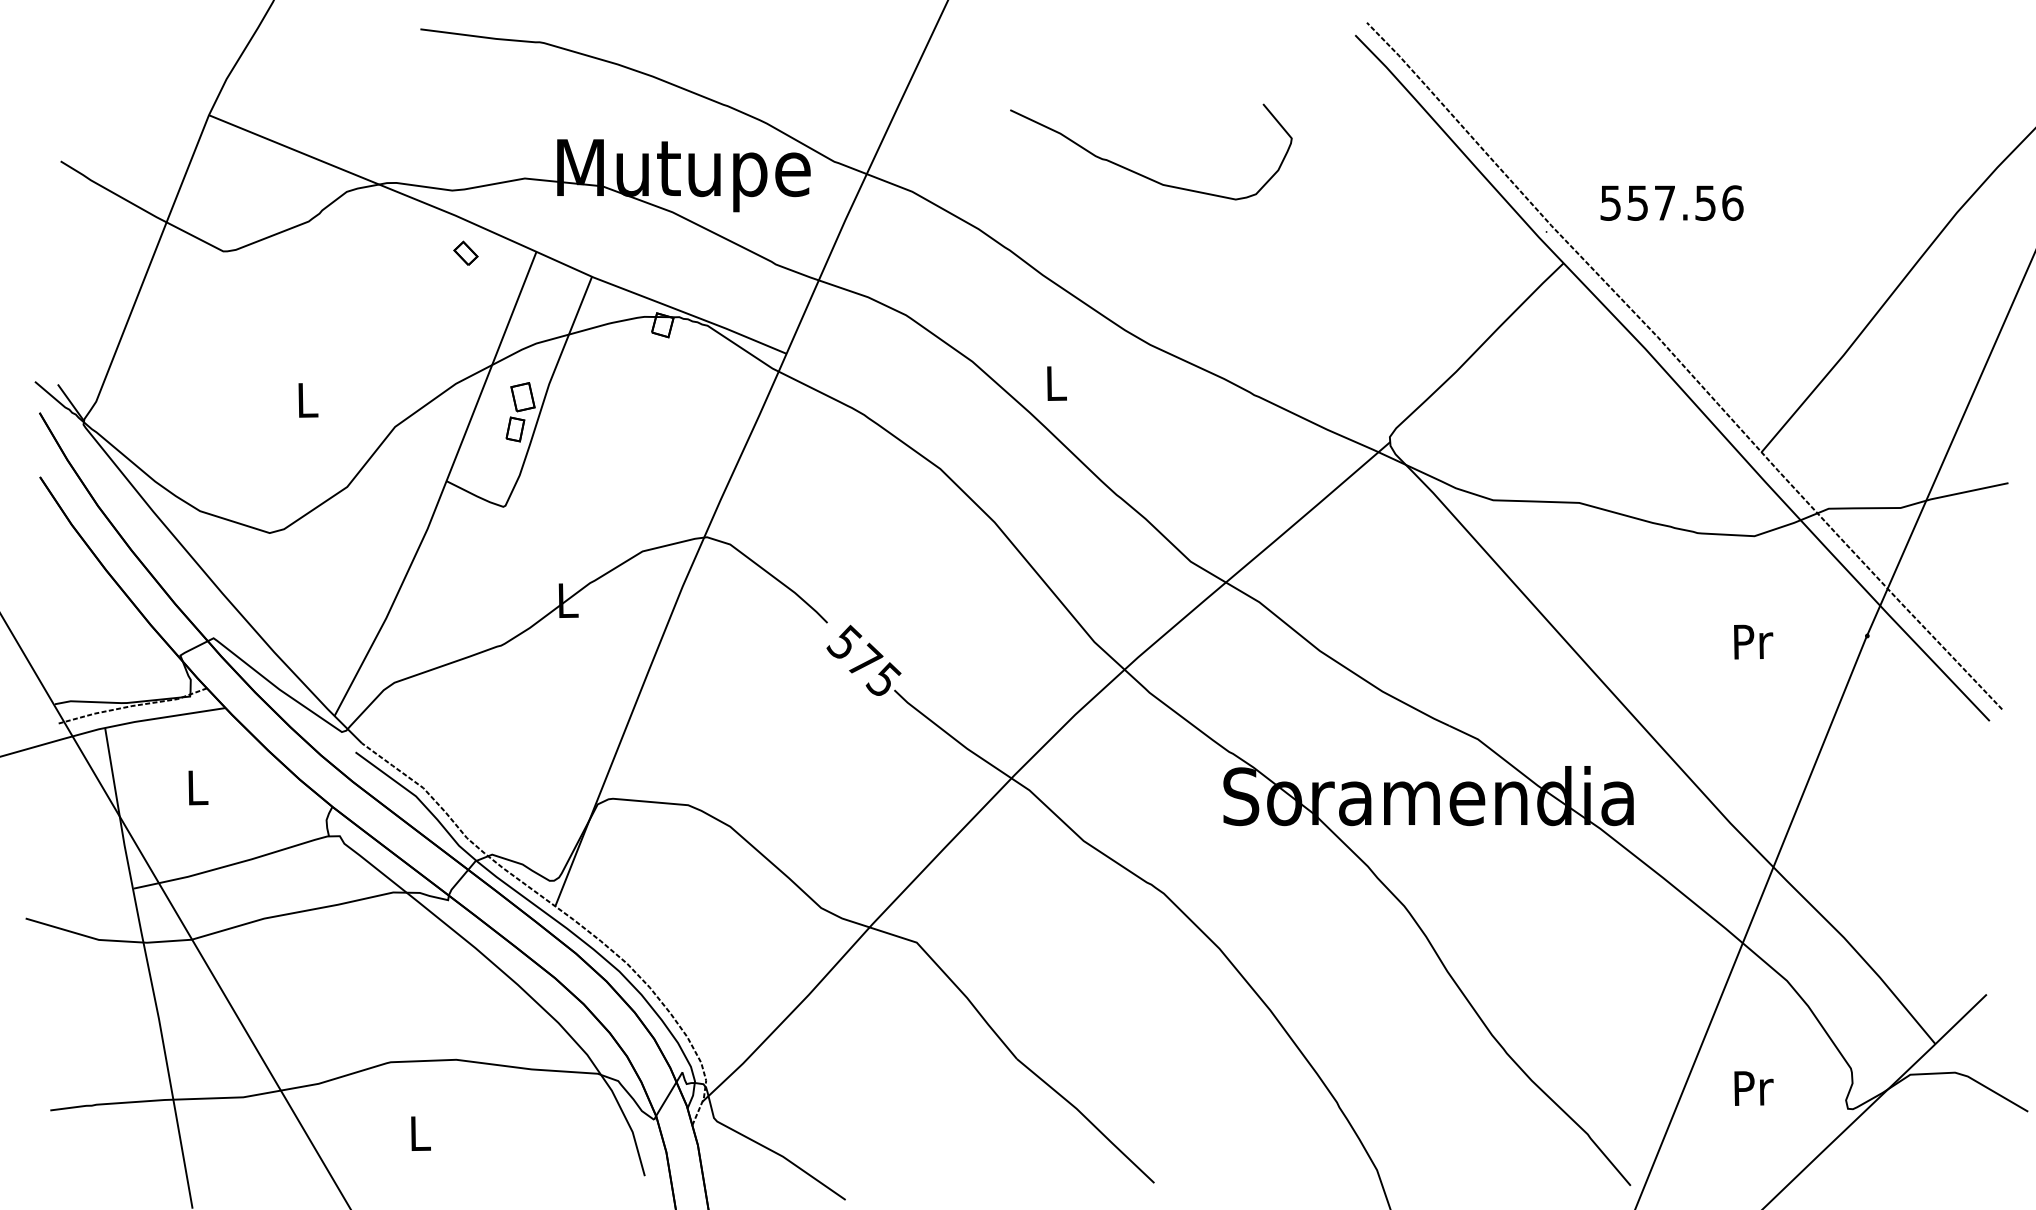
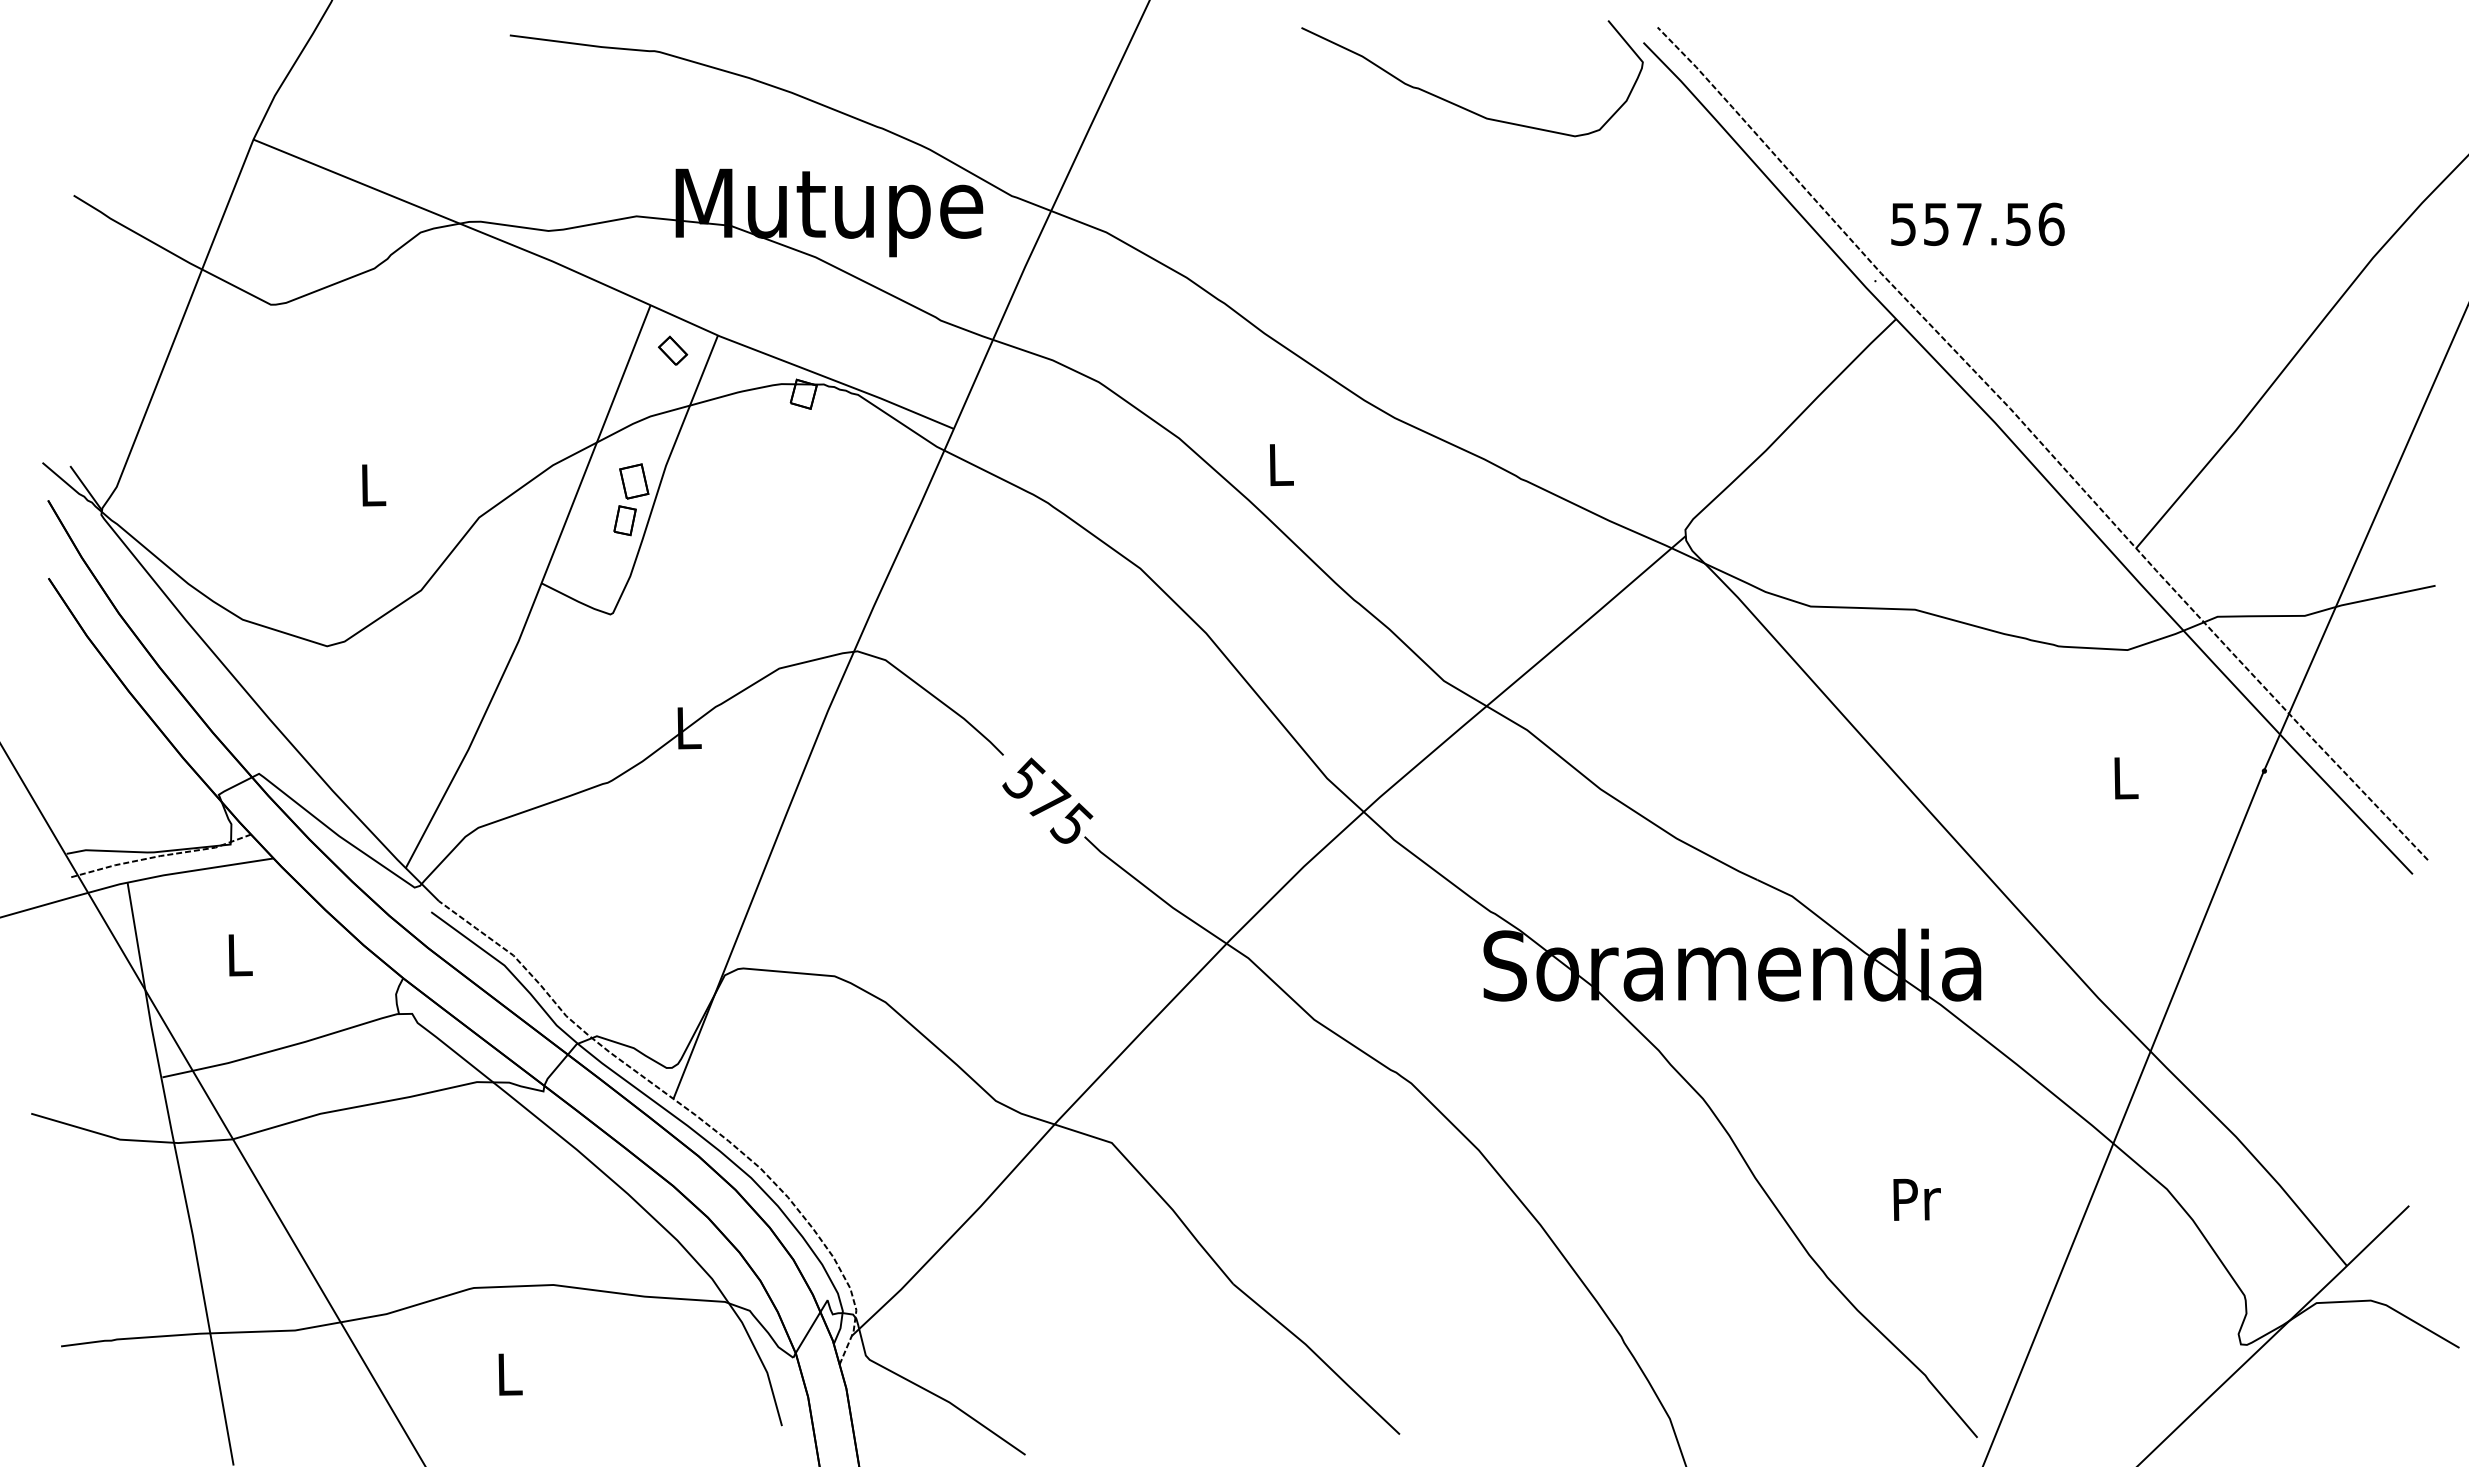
curve: (1140, 173) -> (1459, 104), moved
text: (1671, 202) -> (1977, 223), moved
part: (465, 252) -> (672, 349), moved
text: (1753, 641) -> (2126, 777), Pr -> L
text: (1753, 1088) -> (1916, 1199), moved

